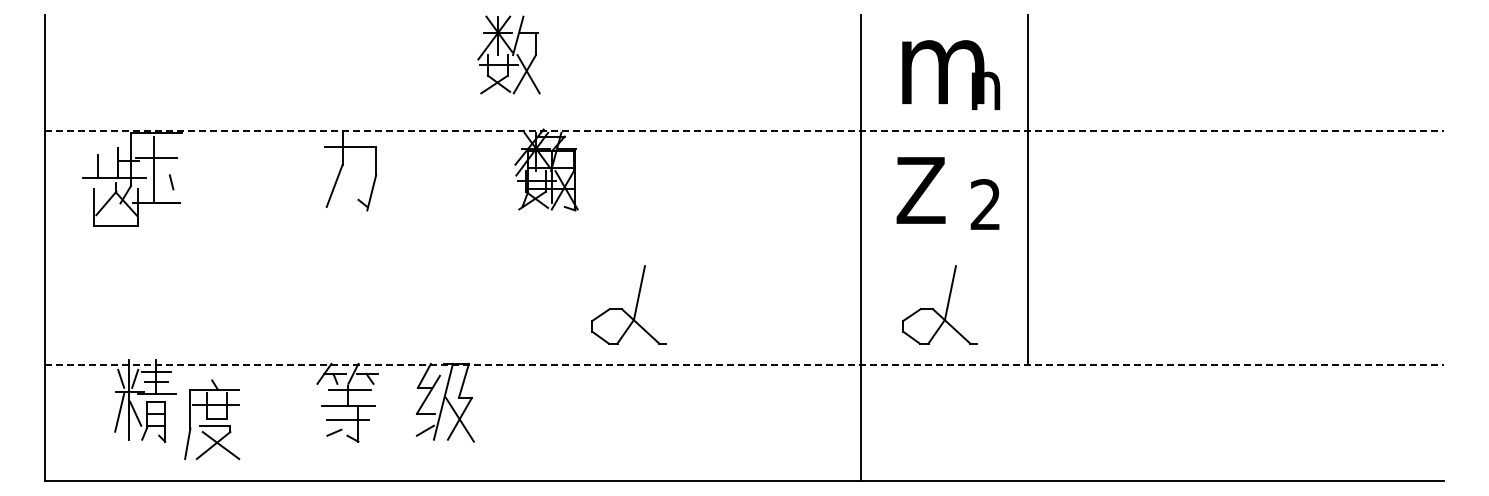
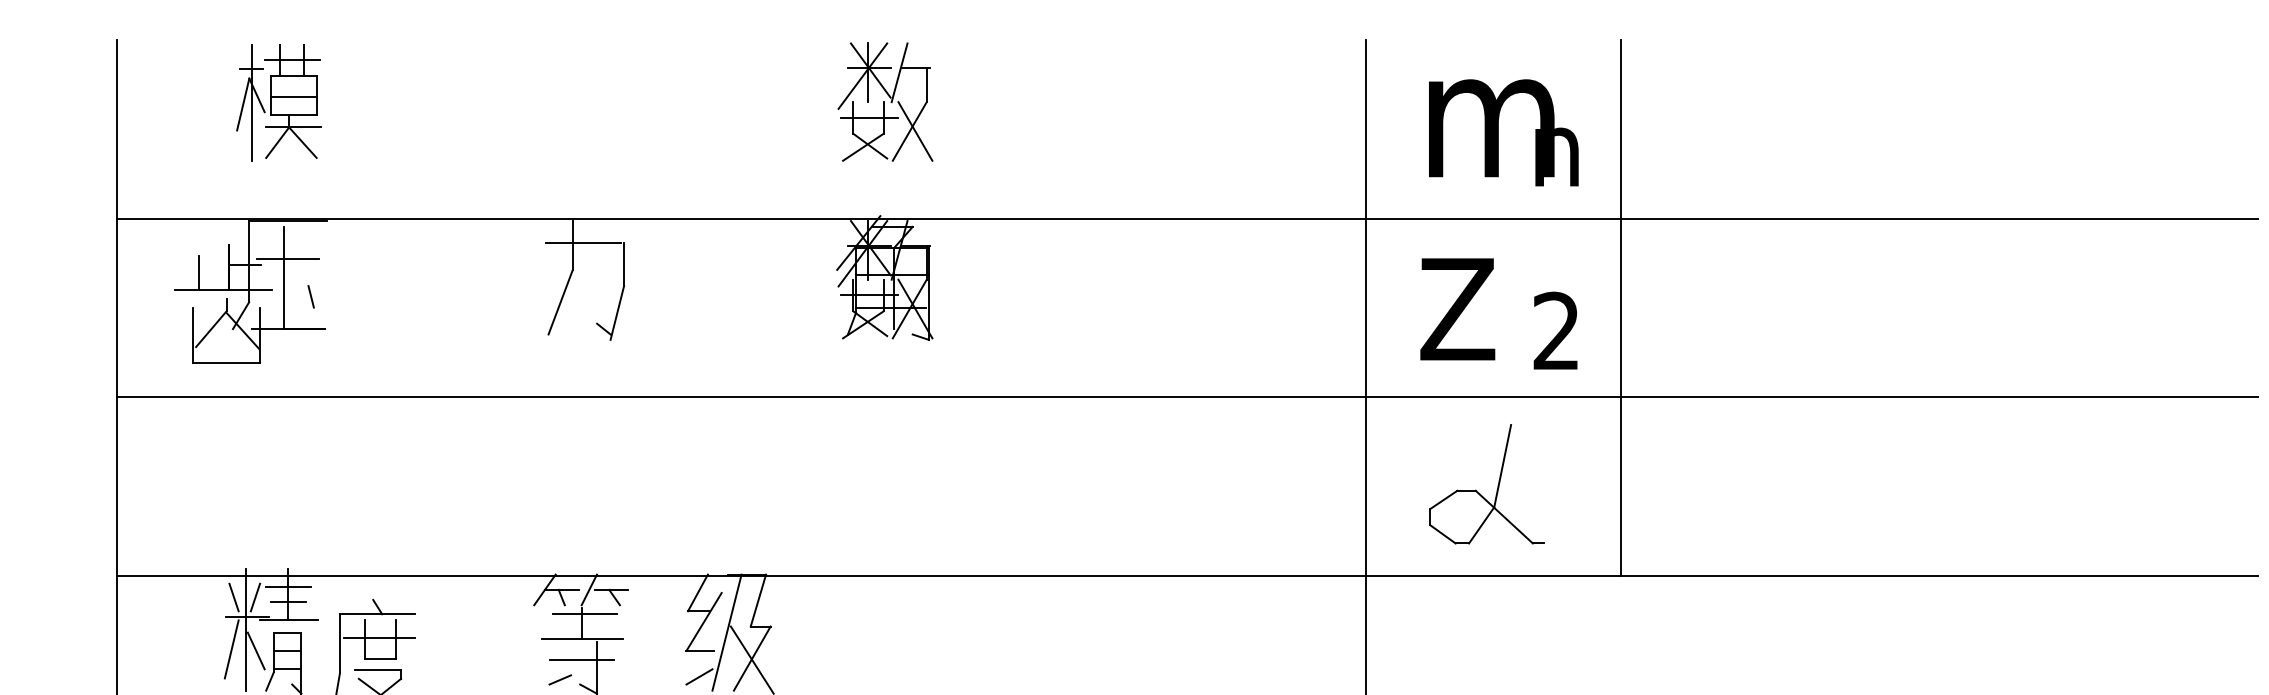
part: (508, 54) -> (884, 101), moved
part: (150, 55) -> (278, 102), added
line: (744, 131) -> (1187, 219), dashed -> solid
line: (744, 248) -> (1187, 398), added
part: (623, 309) -> (1002, 491), removed
line: (744, 364) -> (1187, 575), dashed -> solid

